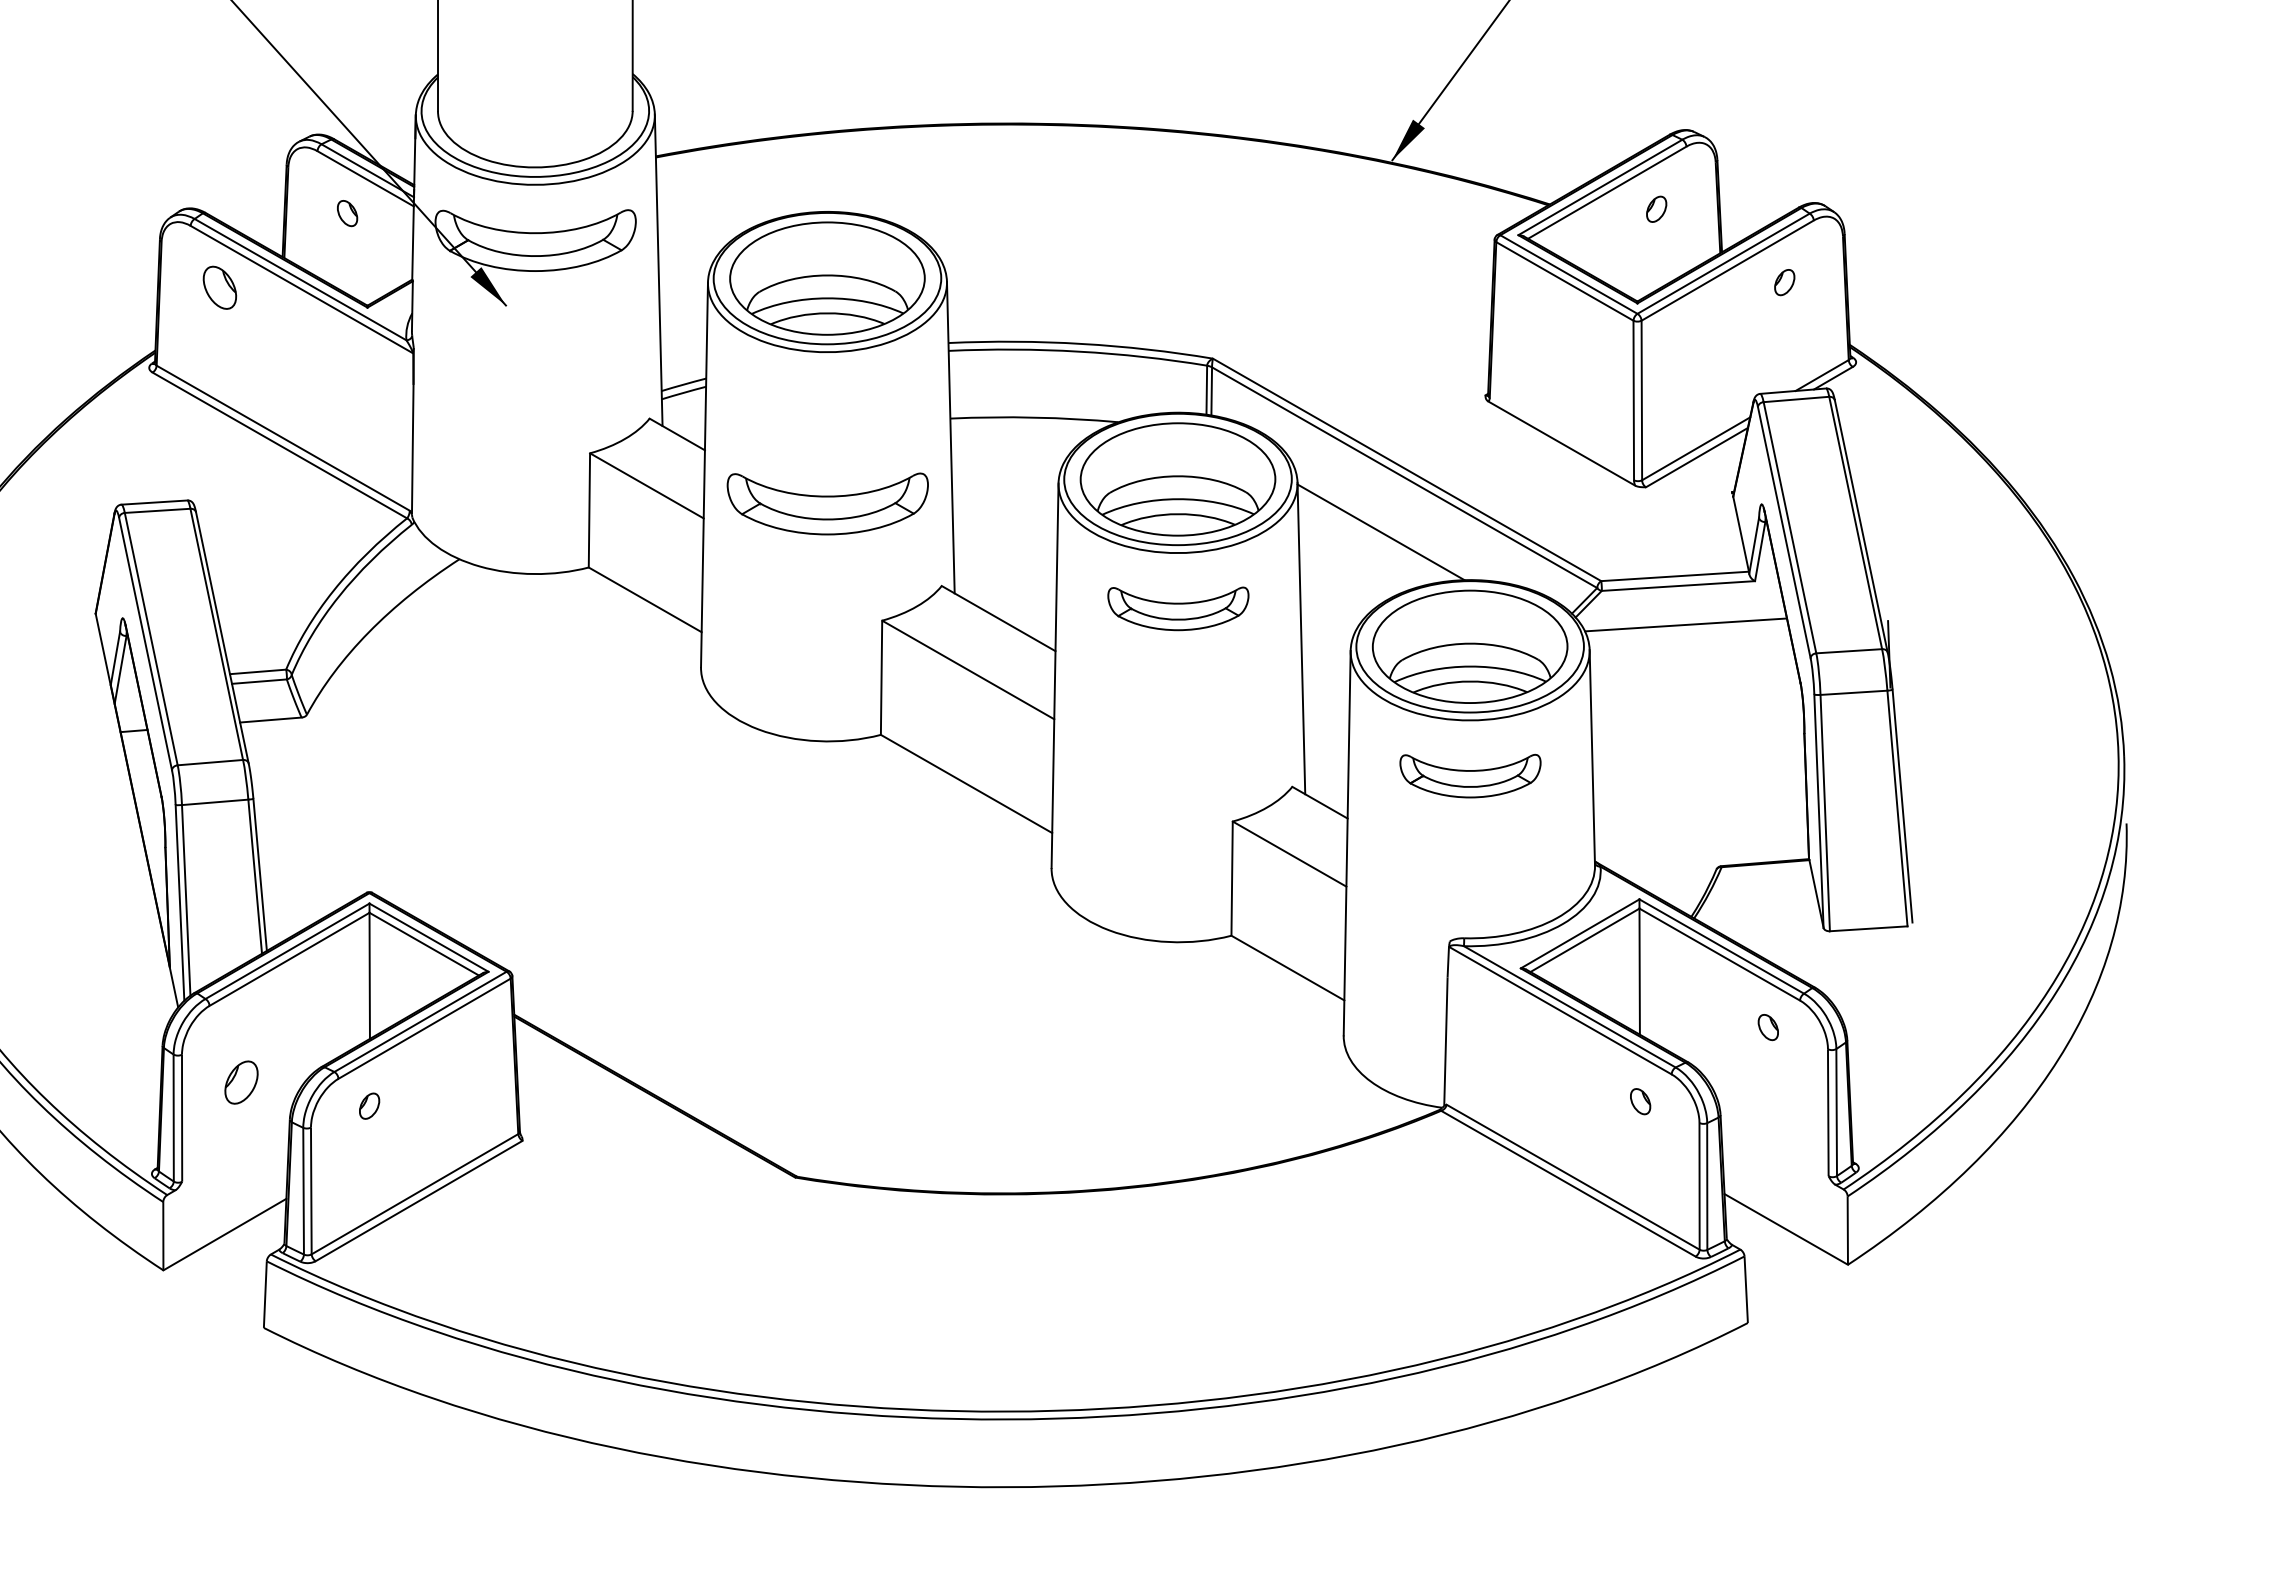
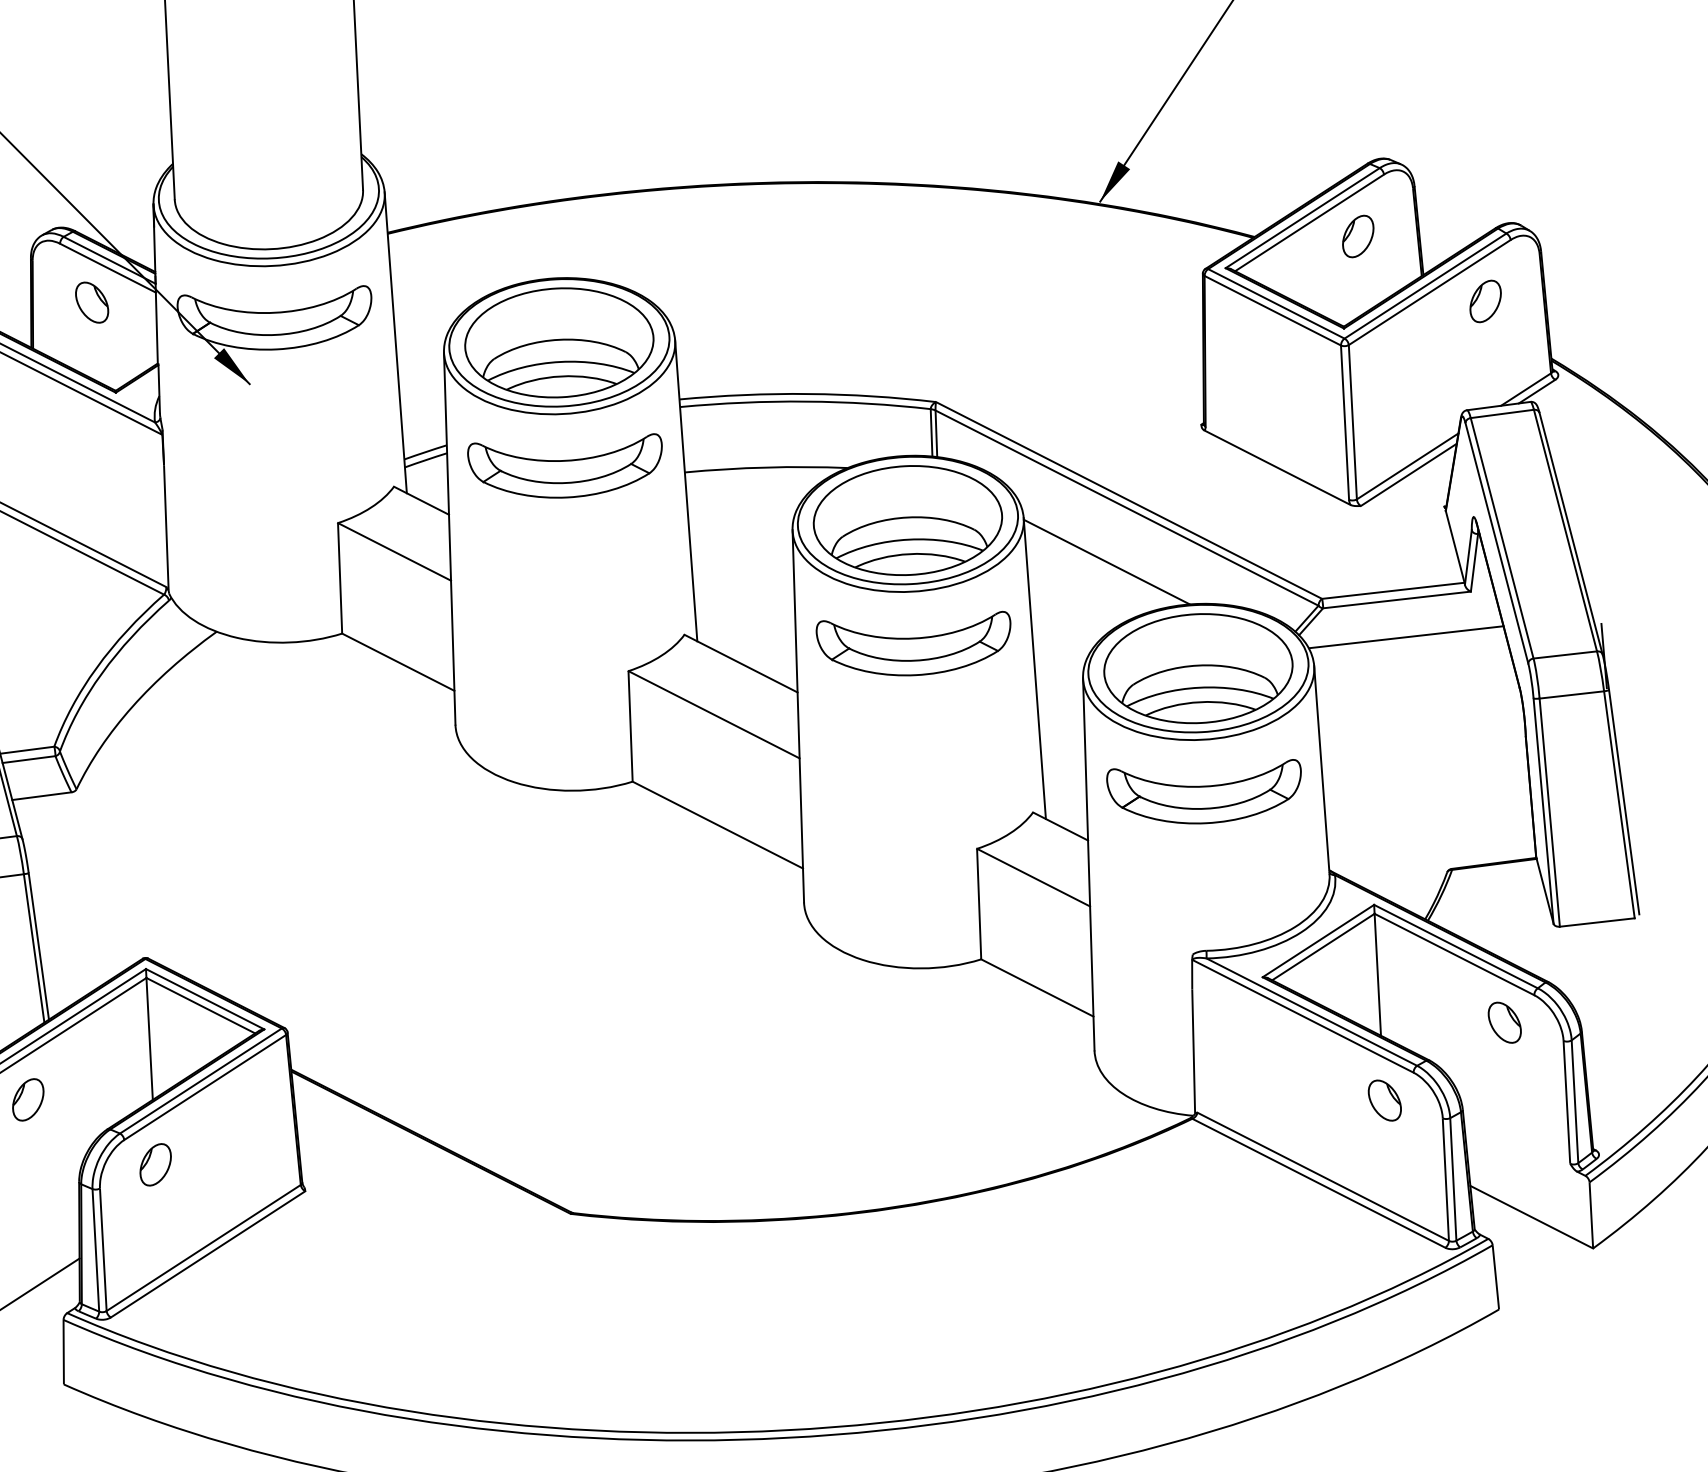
part: (1656, 209) -> (1357, 236), size x1.67
part: (347, 213) -> (92, 302), size x1.67
part: (1784, 282) -> (1485, 301), size x1.67
part: (827, 503) -> (565, 467), moved
part: (1178, 608) -> (914, 645), size x1.43
part: (1470, 775) -> (1204, 793), size x1.43
part: (1768, 1027) -> (1505, 1022), size x1.67
part: (241, 1082) -> (28, 1099), moved
part: (1640, 1101) -> (1384, 1100), size x1.67
part: (369, 1106) -> (155, 1165), size x1.67

